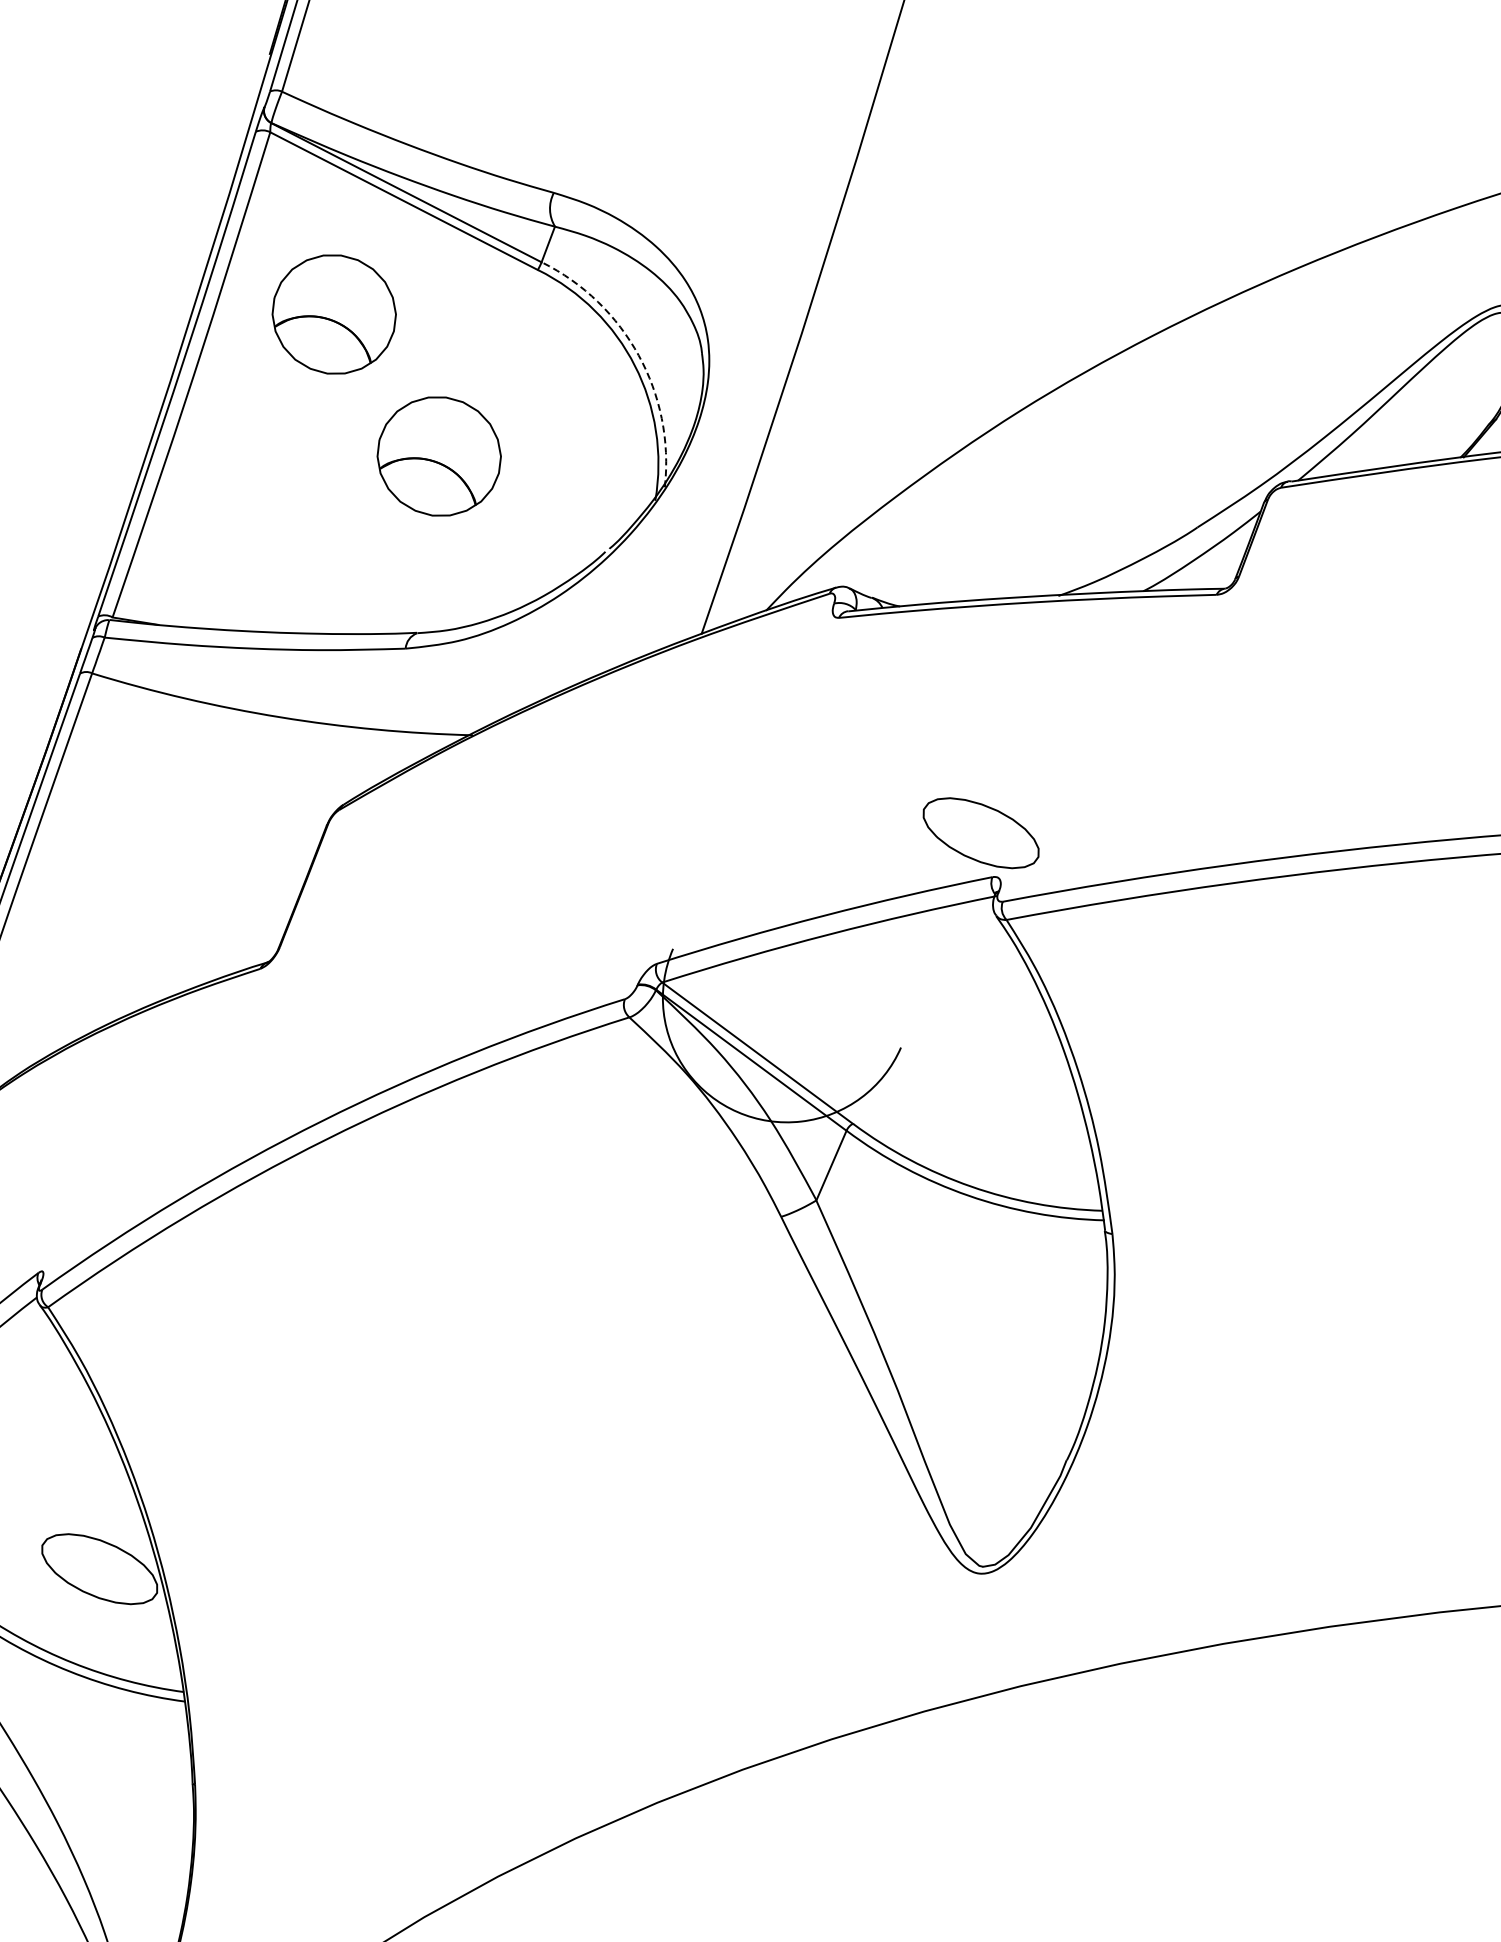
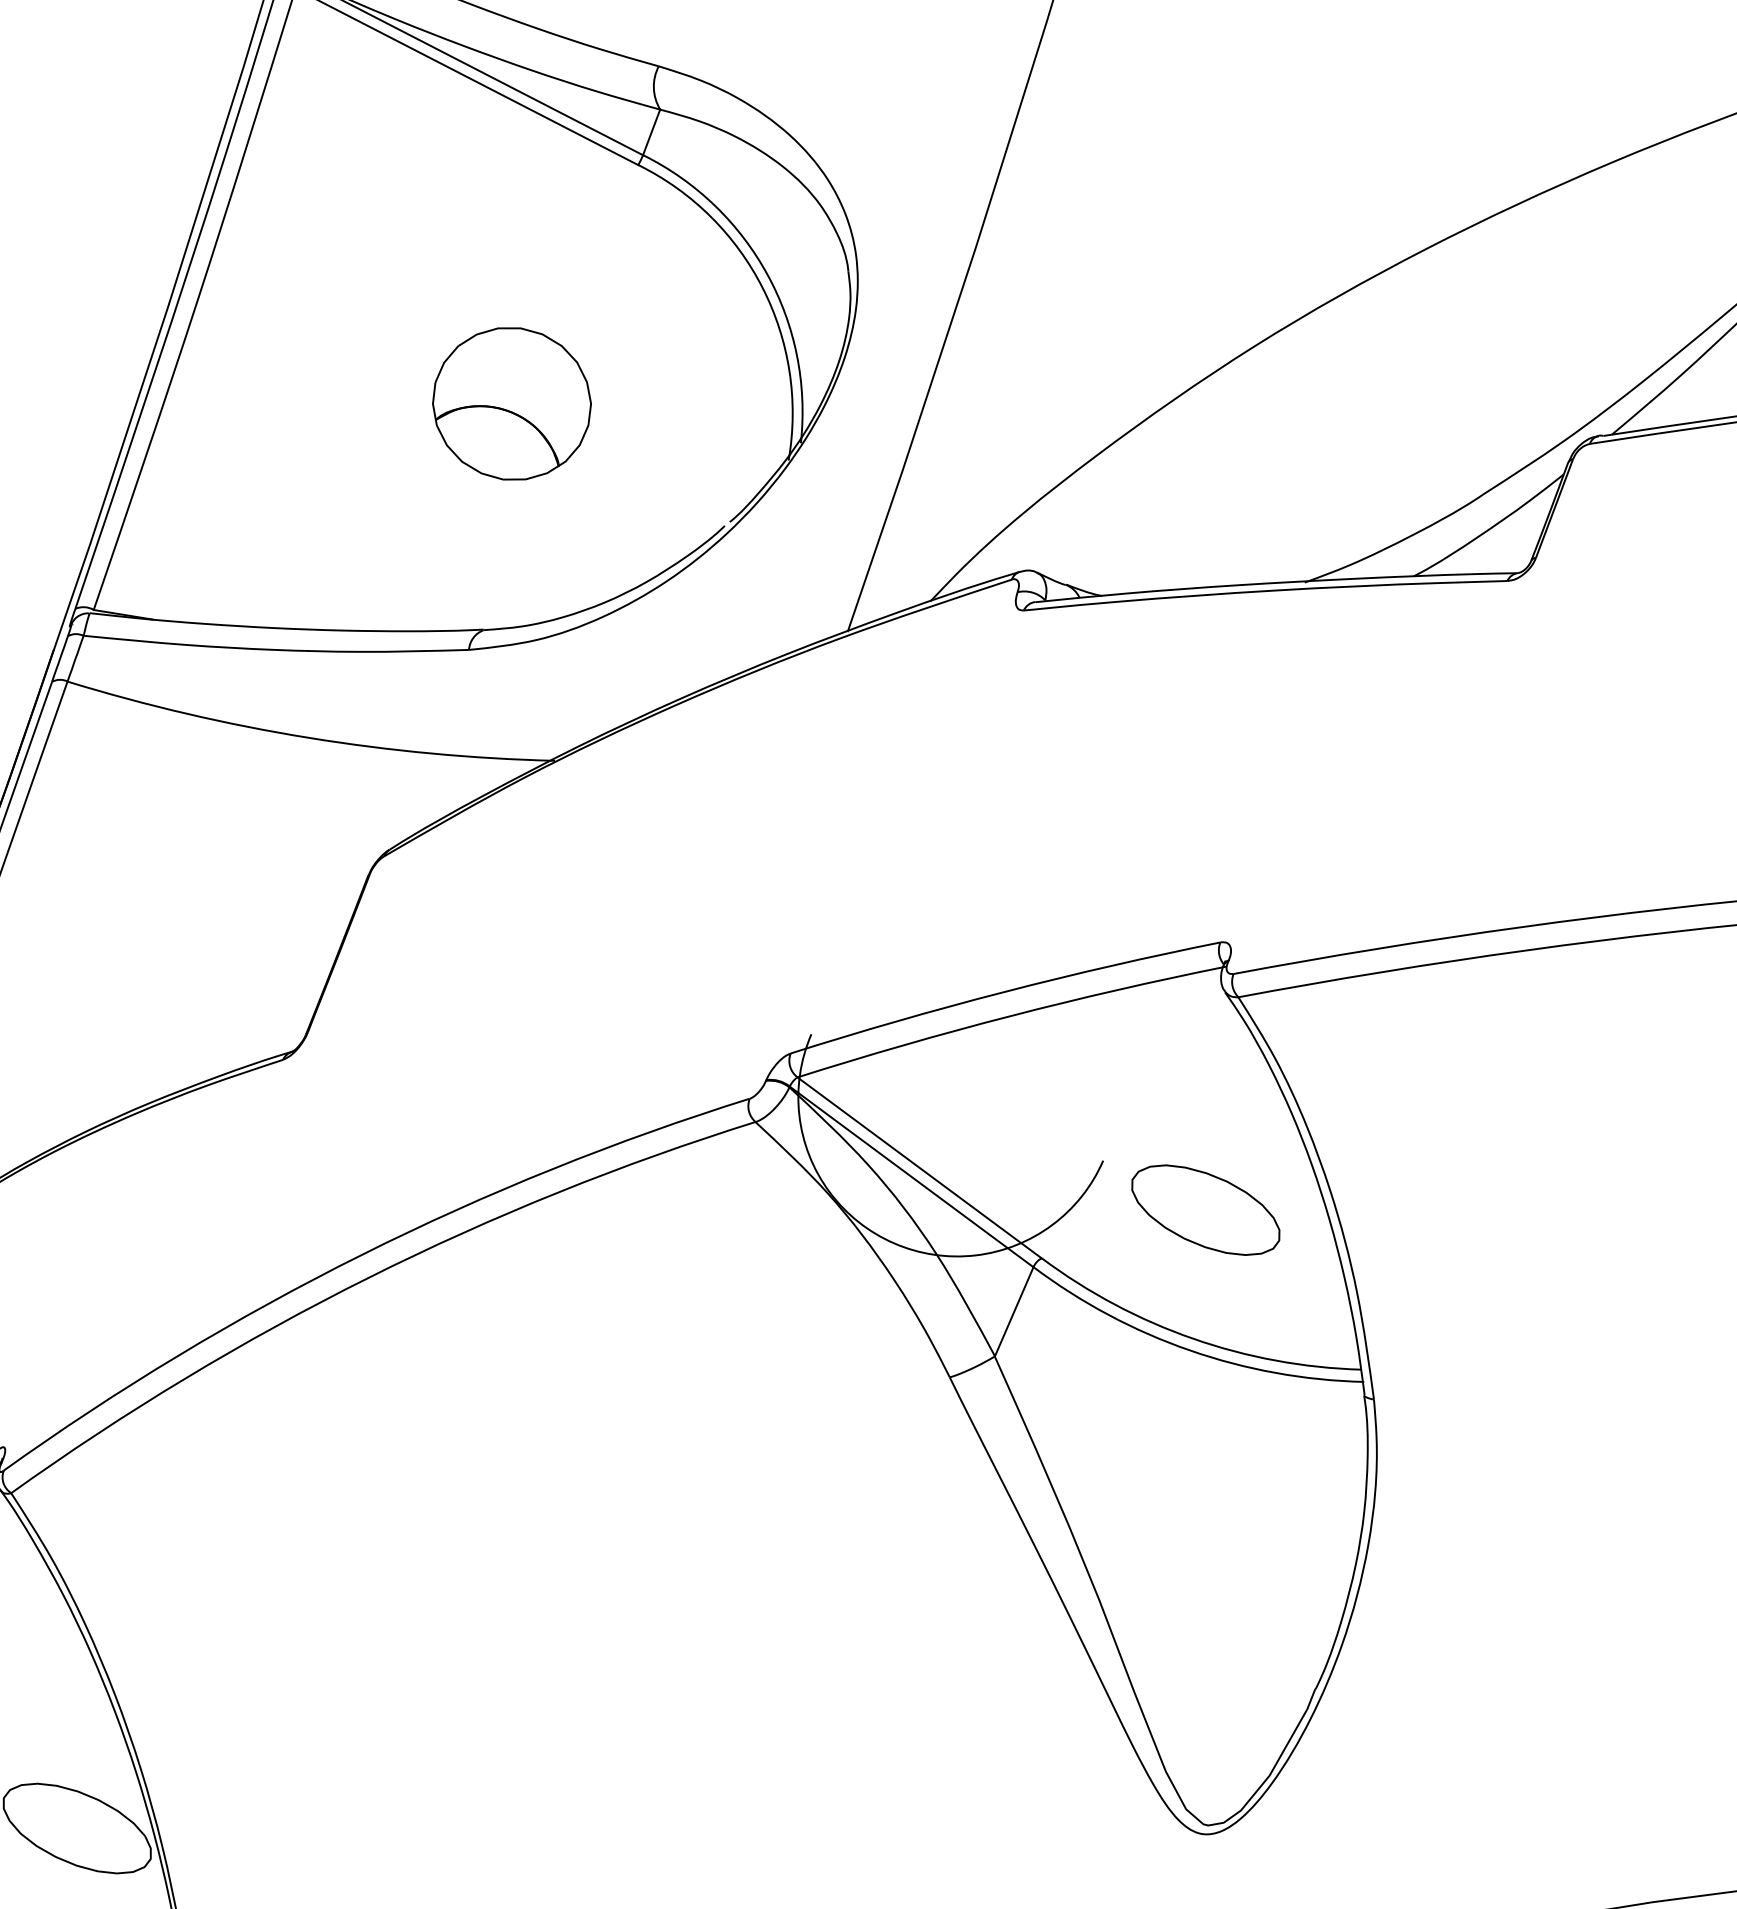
part: (333, 314) -> (376, 222), removed
arc: (638, 355) -> (767, 274), dashed -> solid
part: (980, 833) -> (1205, 1210), moved

